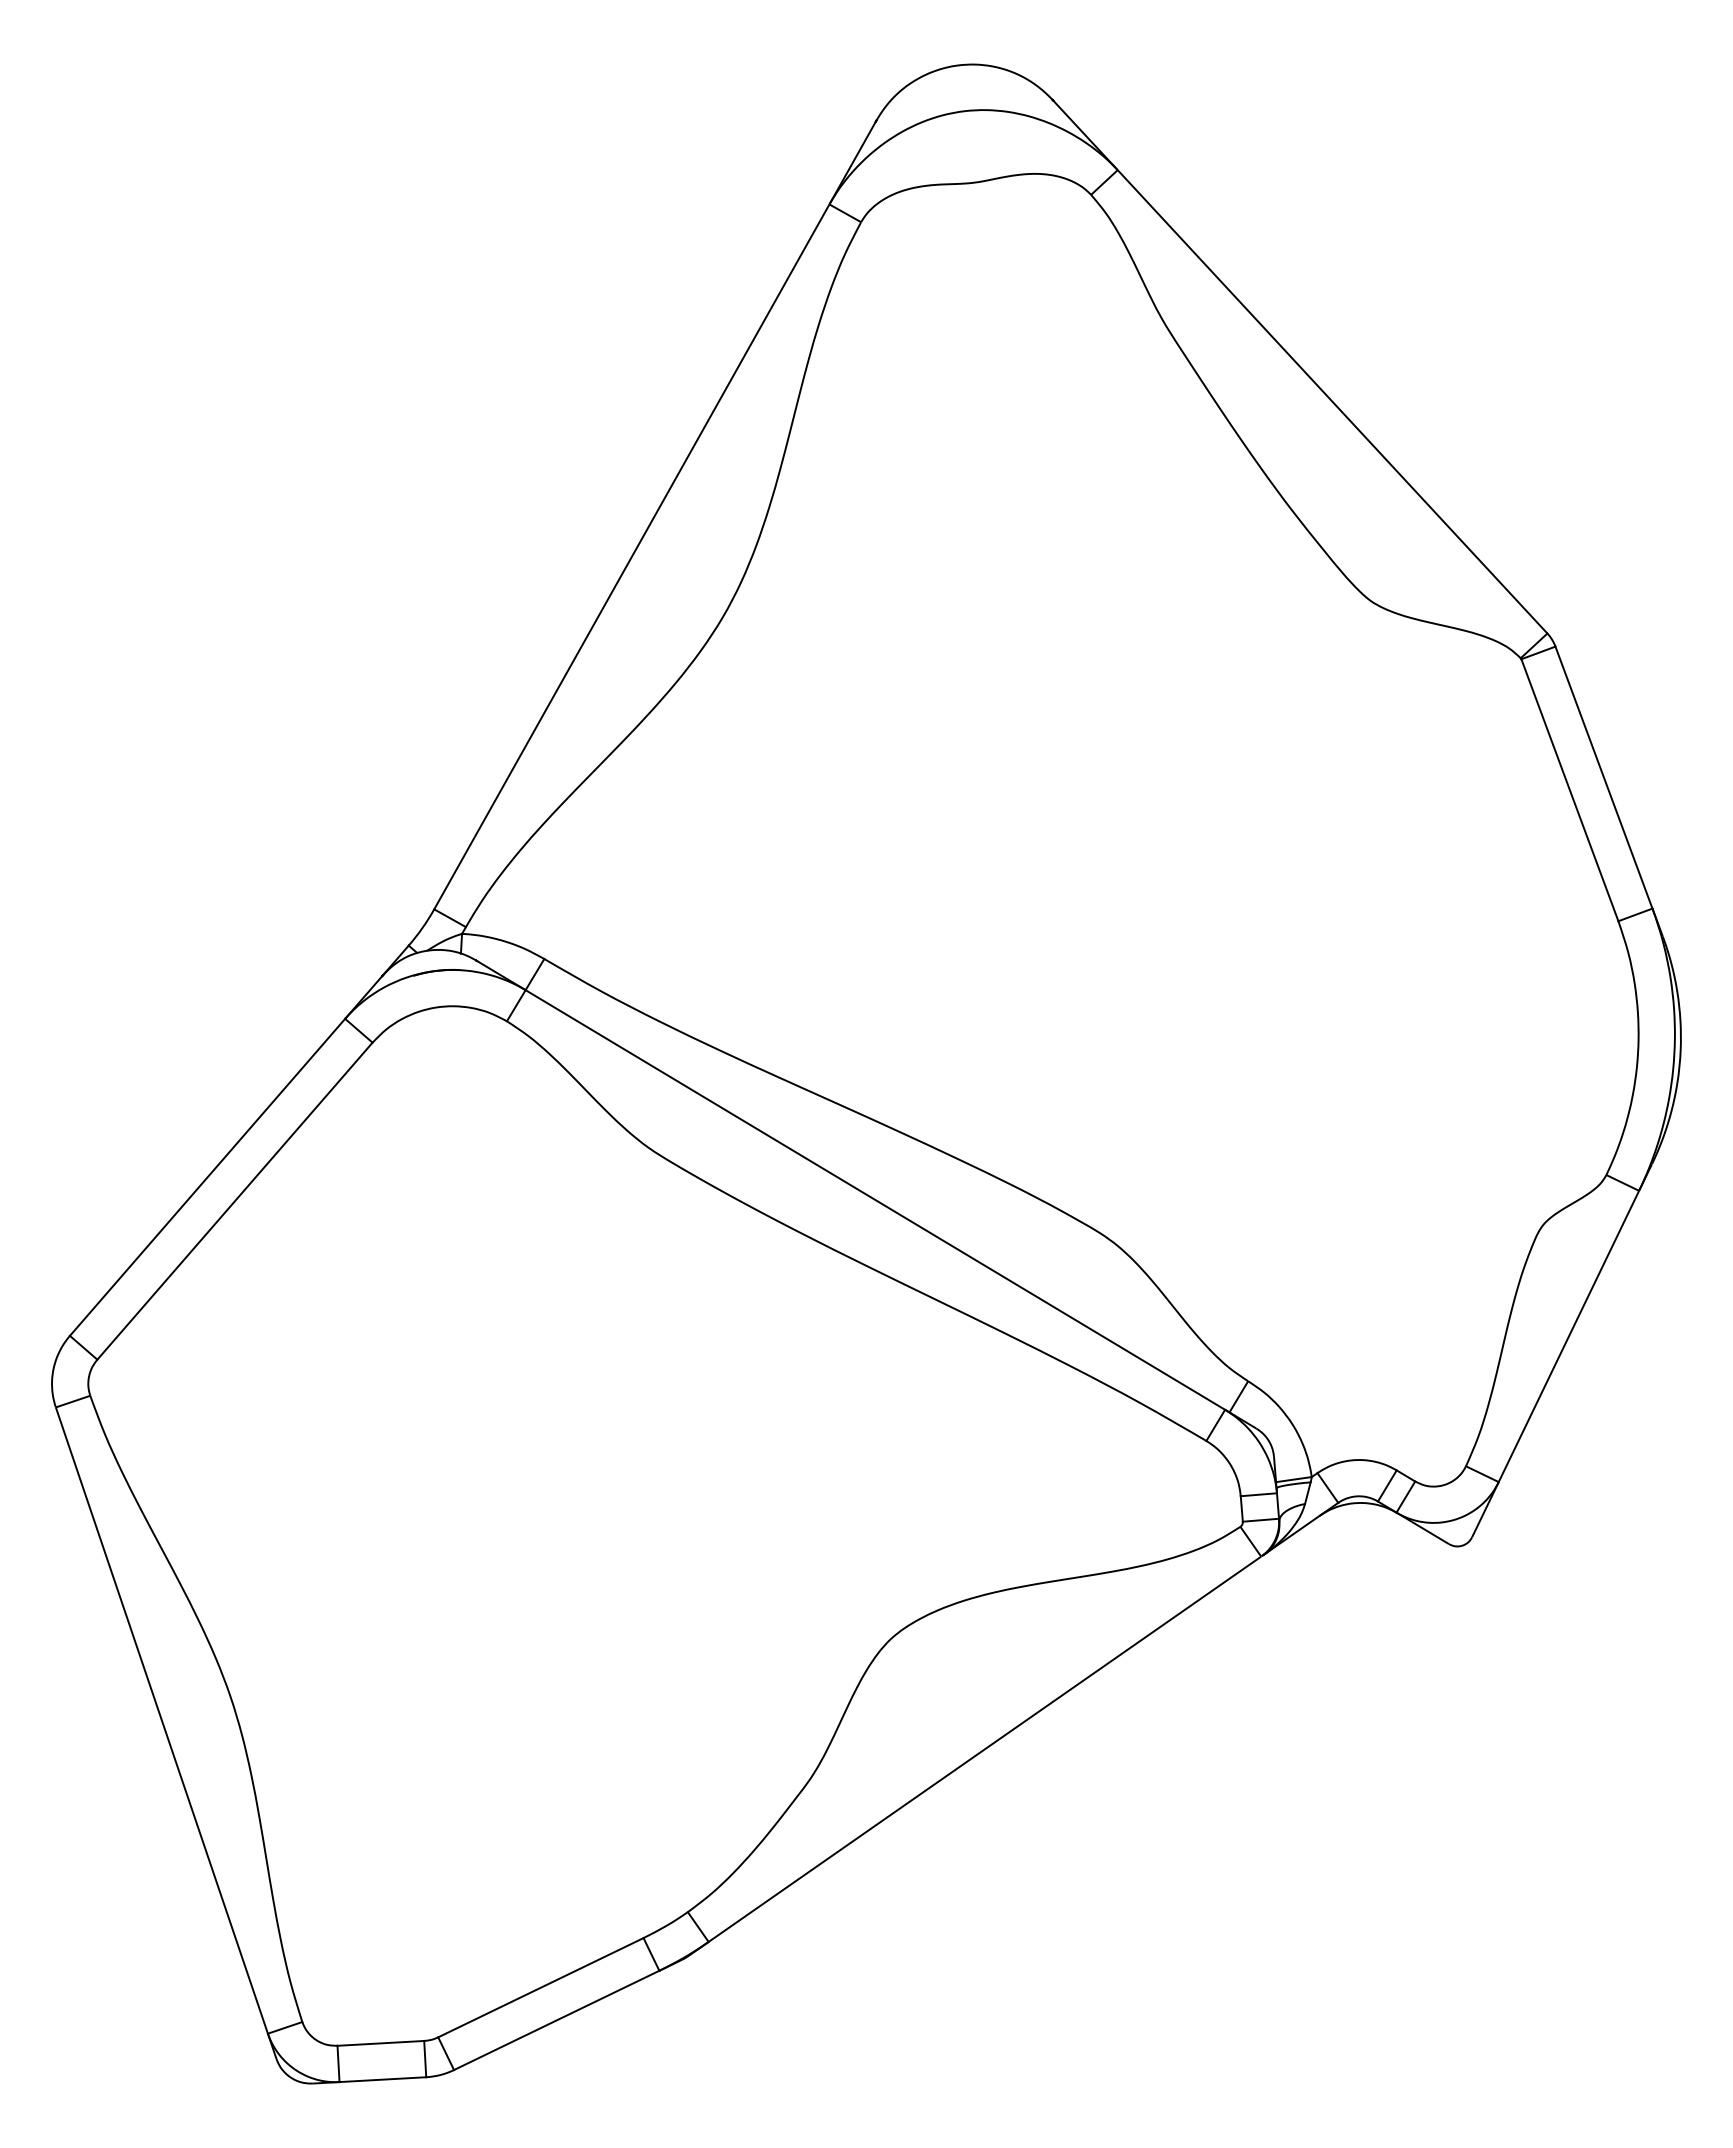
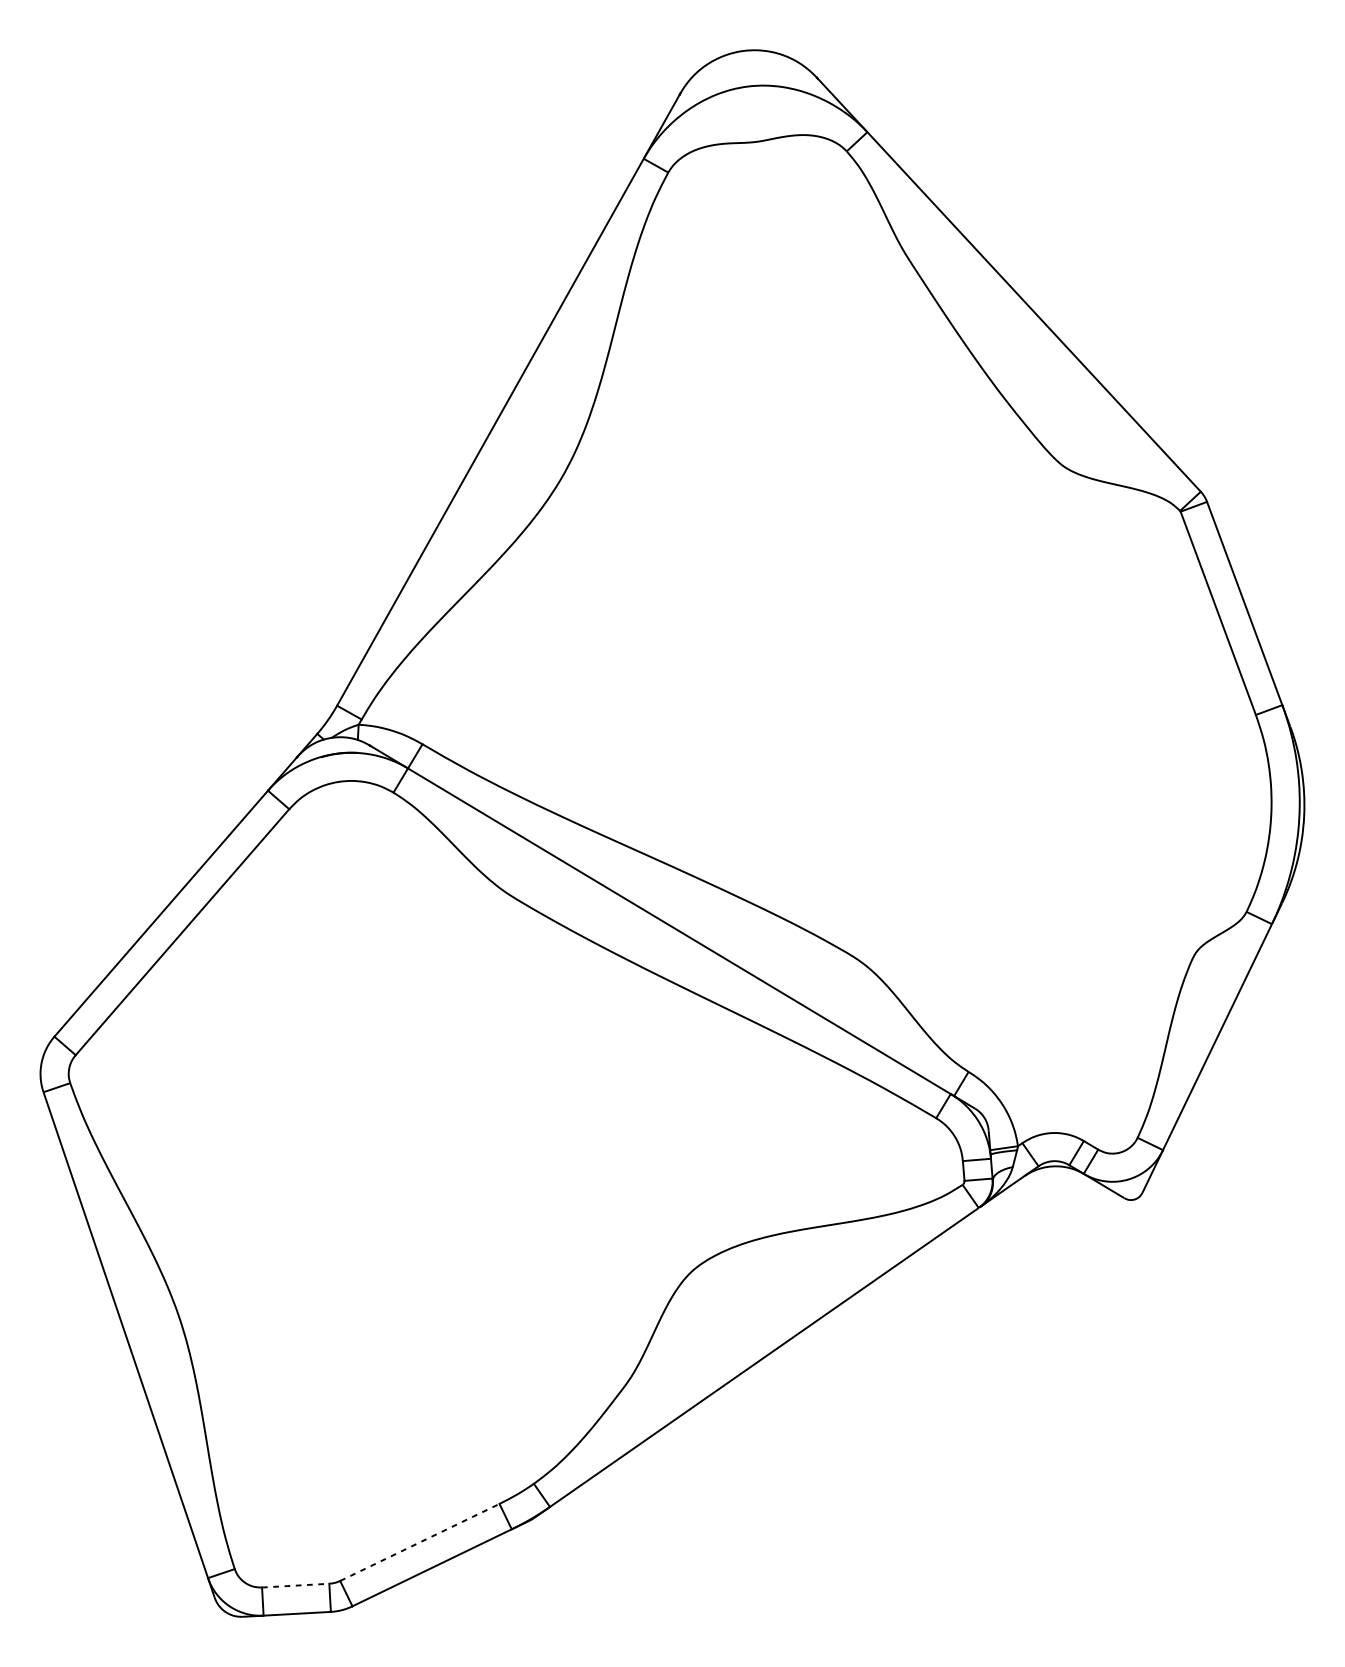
line: (541, 1987) -> (420, 1542), solid -> dashed
line: (381, 2043) -> (296, 1585), solid -> dashed

